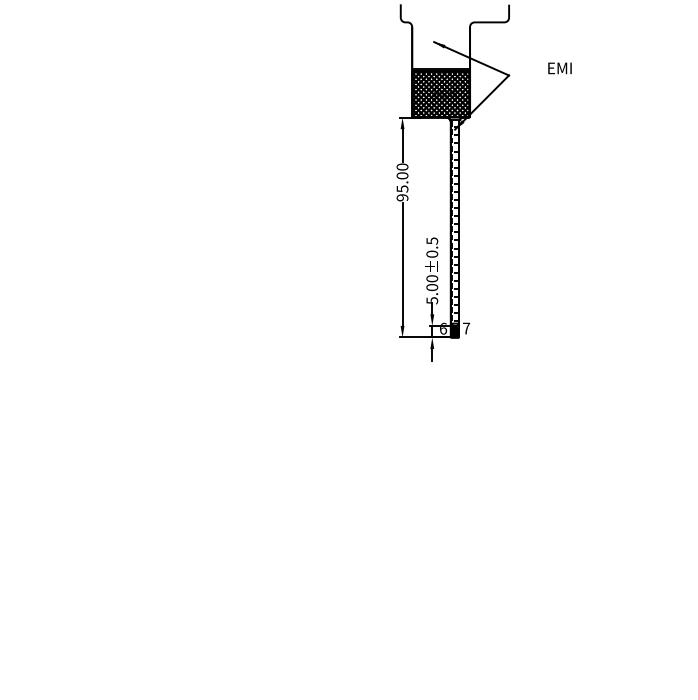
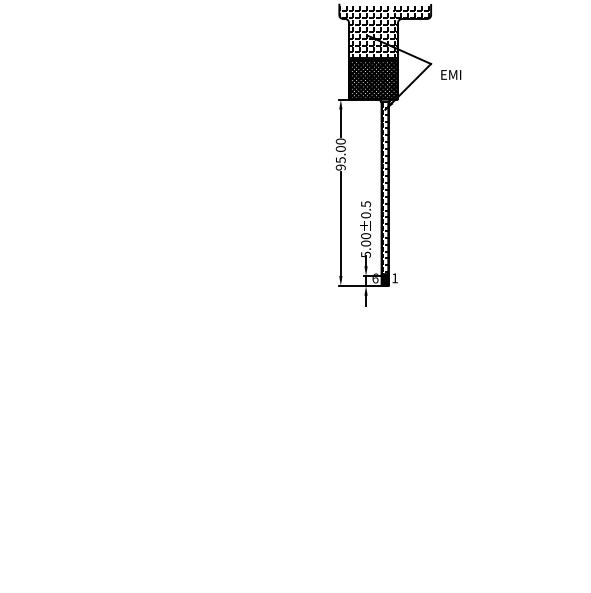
hatch: (455, 38) -> (385, 32), added
text: (560, 67) -> (451, 74), moved
text: (467, 328) -> (395, 278), 7 -> 1

